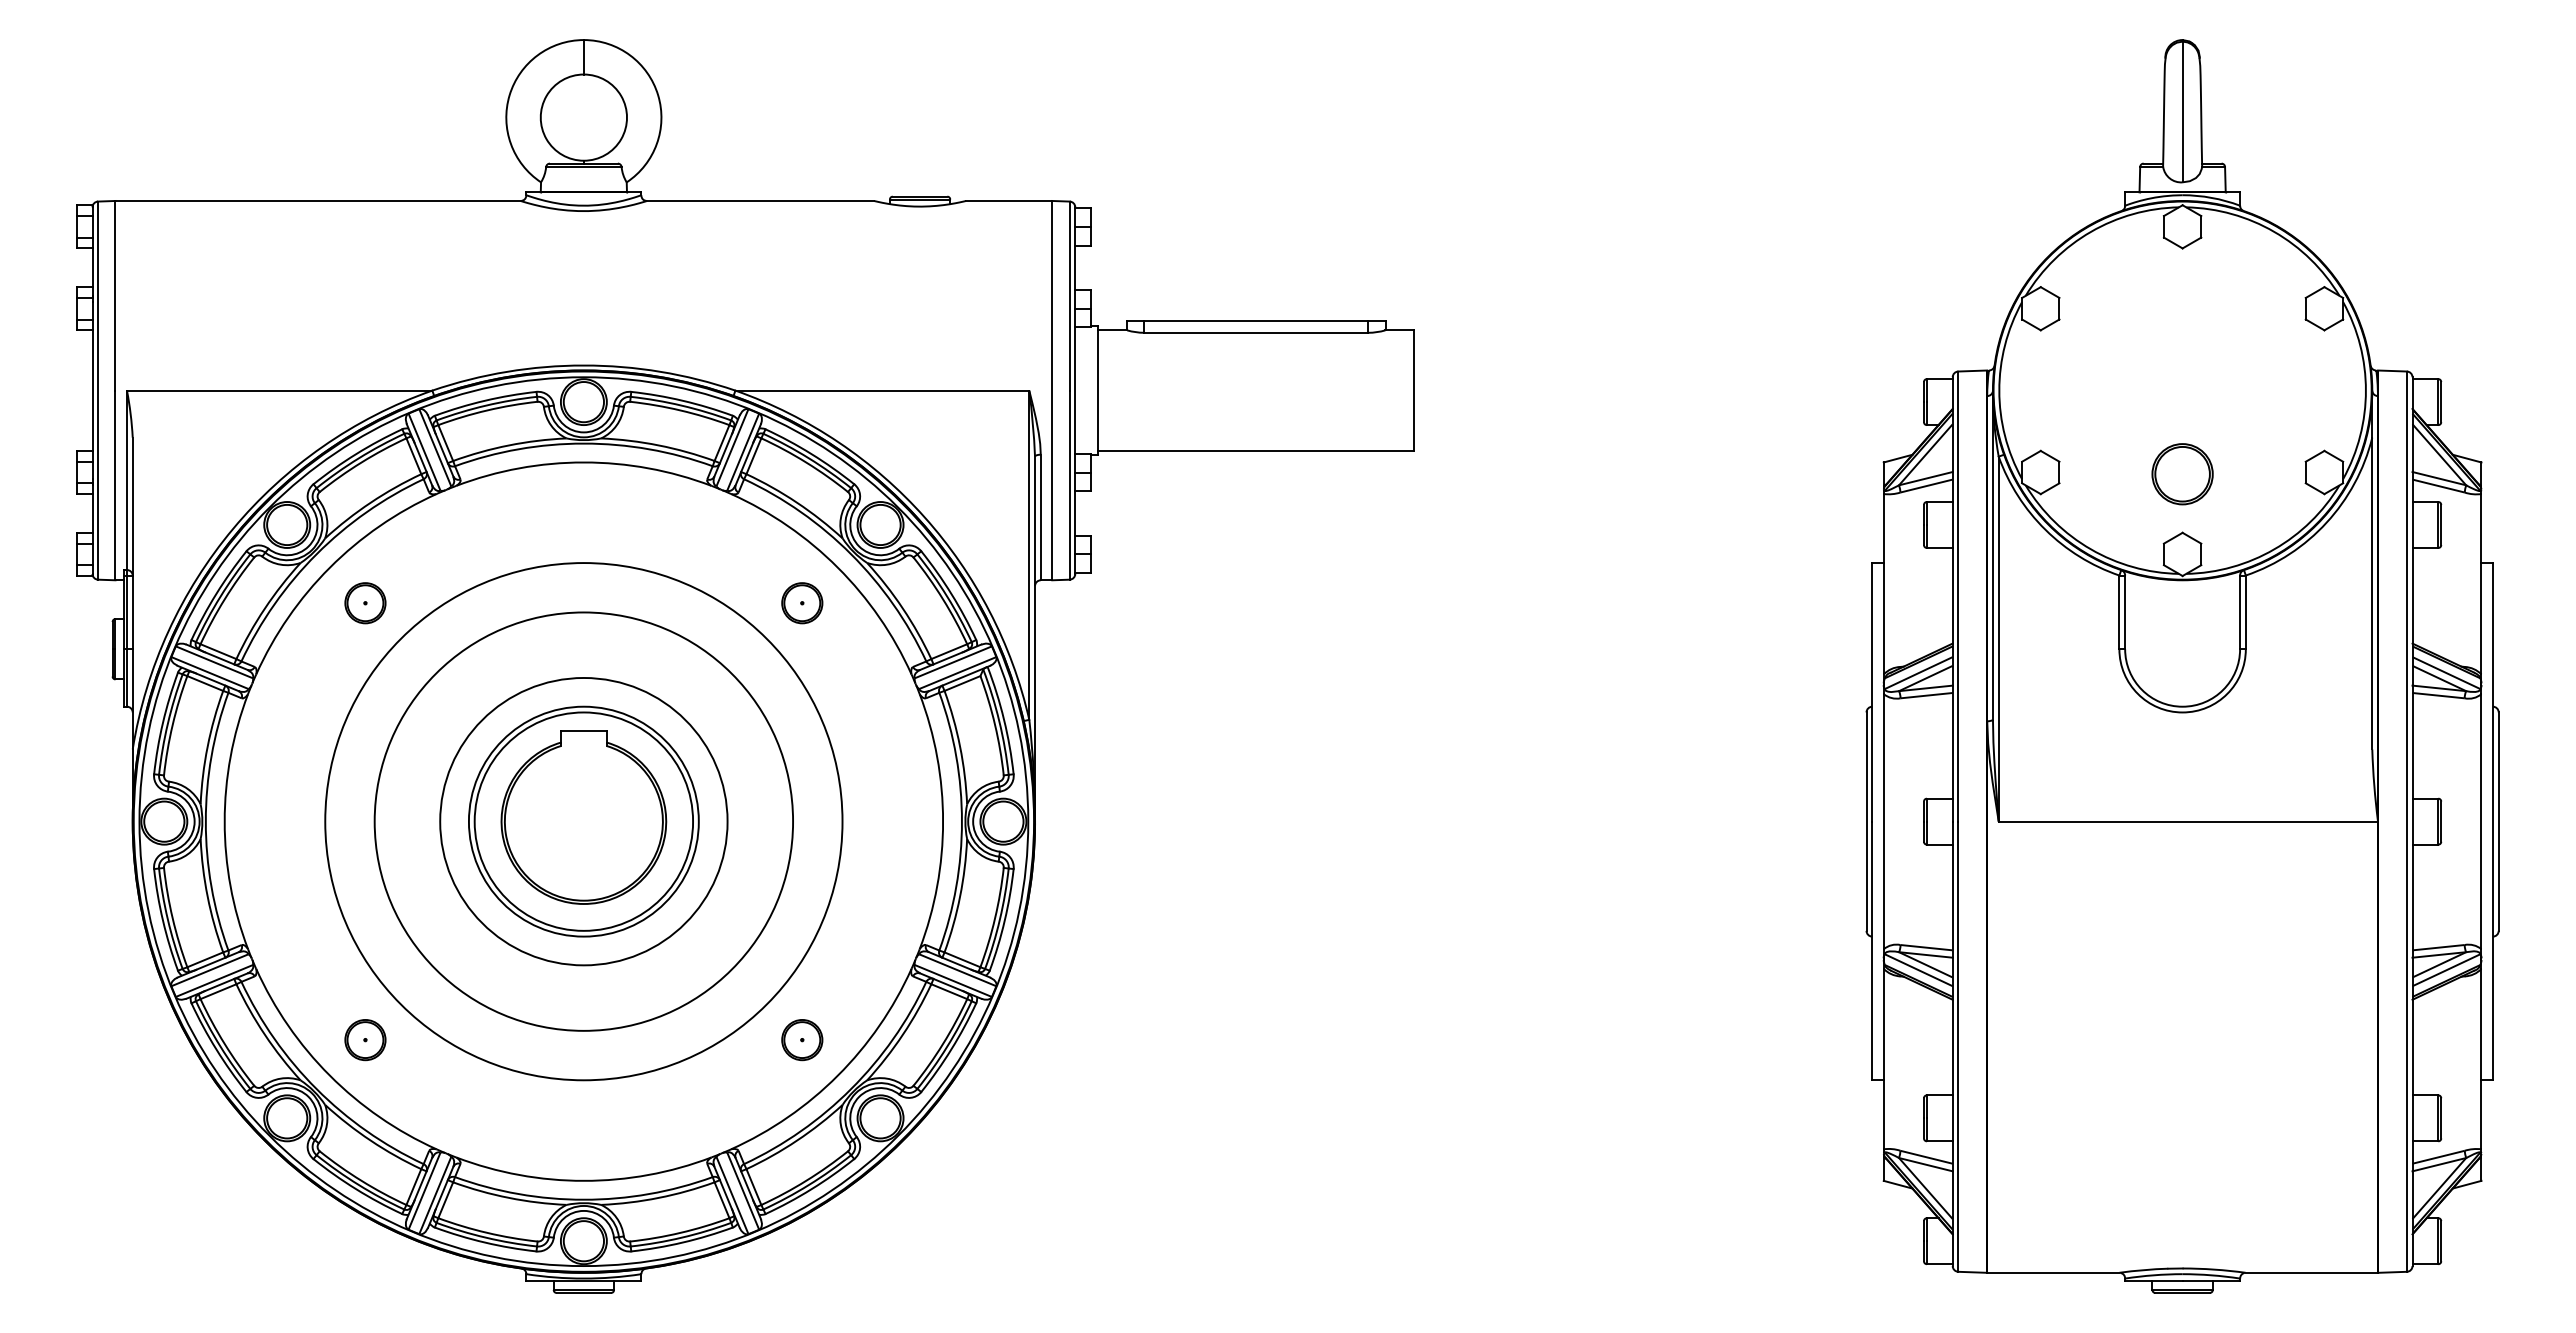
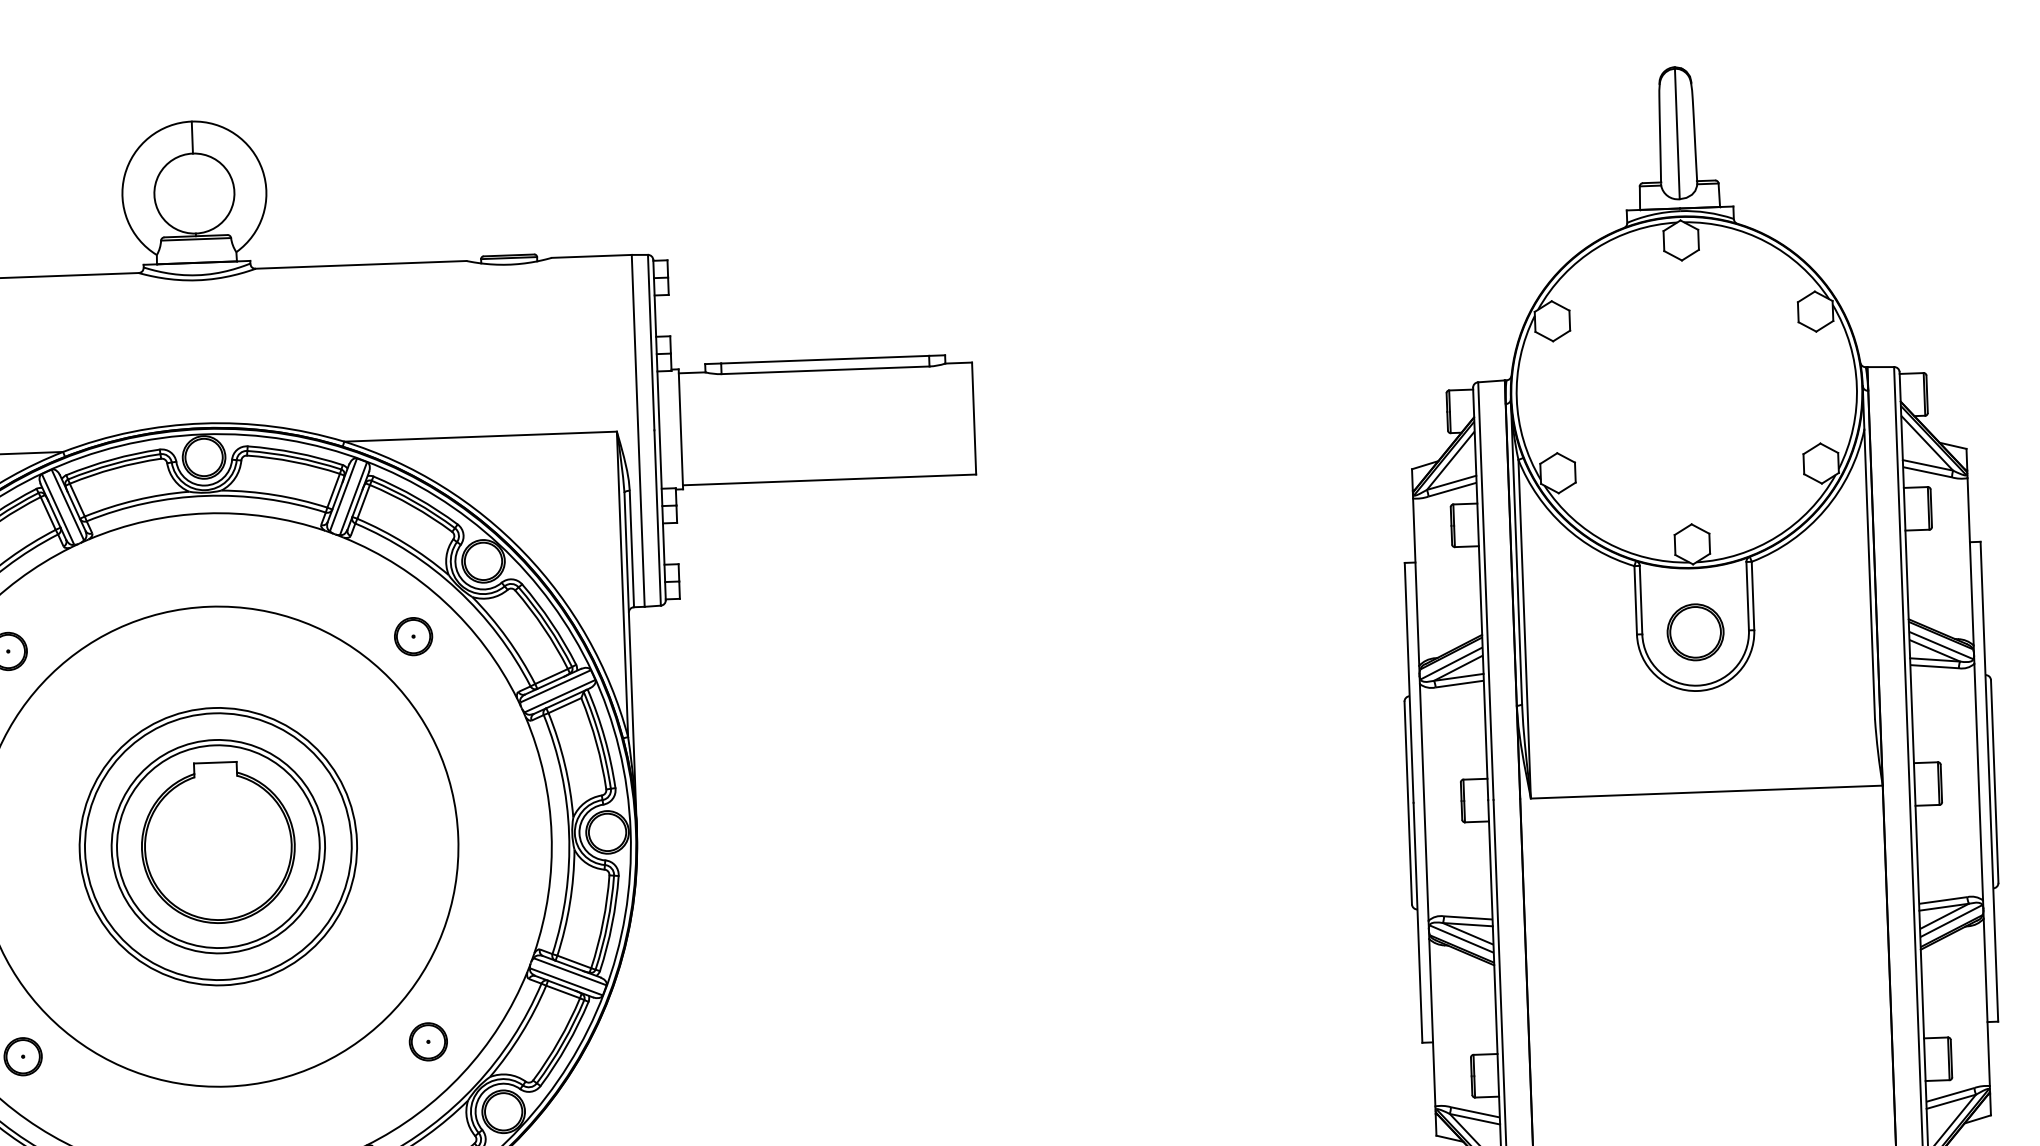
part: (2182, 474) -> (1695, 632), moved
circle: (583, 821) -> (218, 846), size x0.71

